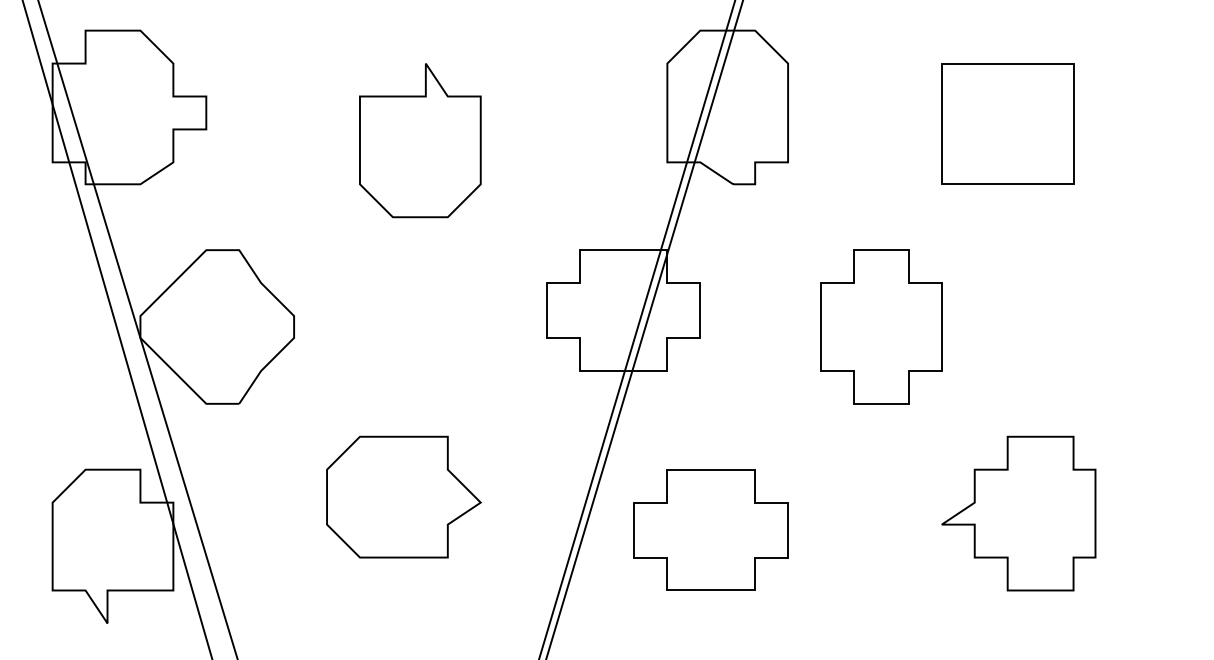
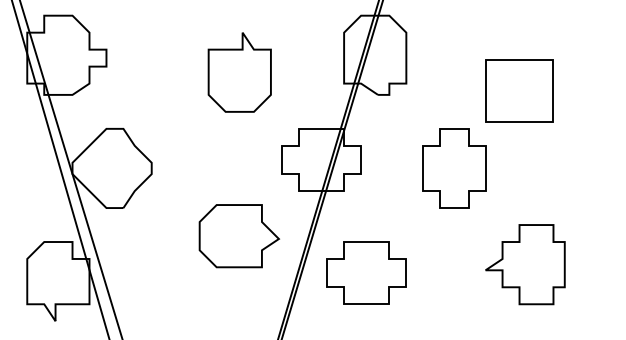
part: (1007, 123) -> (519, 90), moved
part: (419, 140) -> (239, 72), moved
part: (402, 497) -> (238, 236), moved

